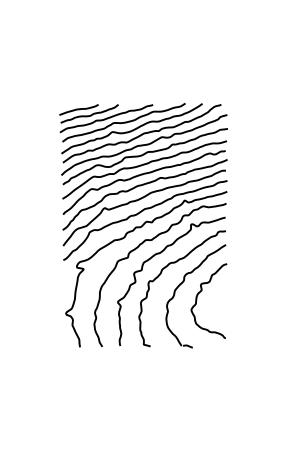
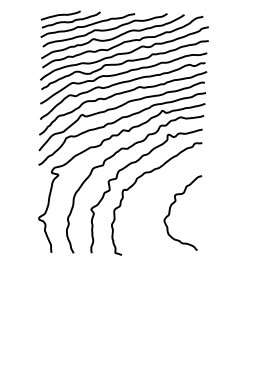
part: (182, 283) -> (156, 193), removed

